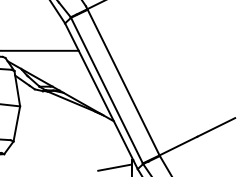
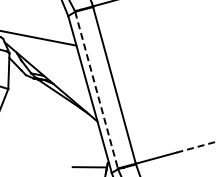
line: (107, 91) -> (96, 91), solid -> dashed
line: (216, 127) -> (197, 147), solid -> dashed

